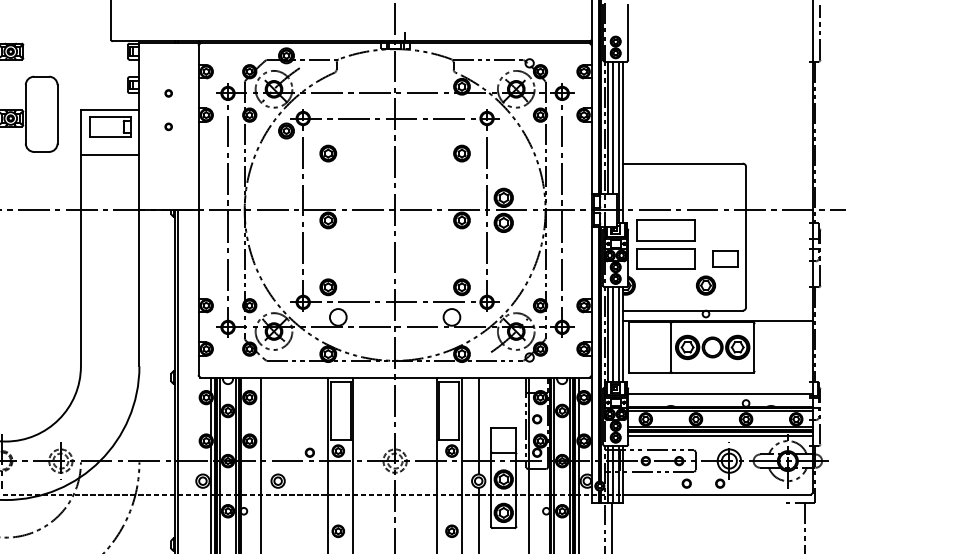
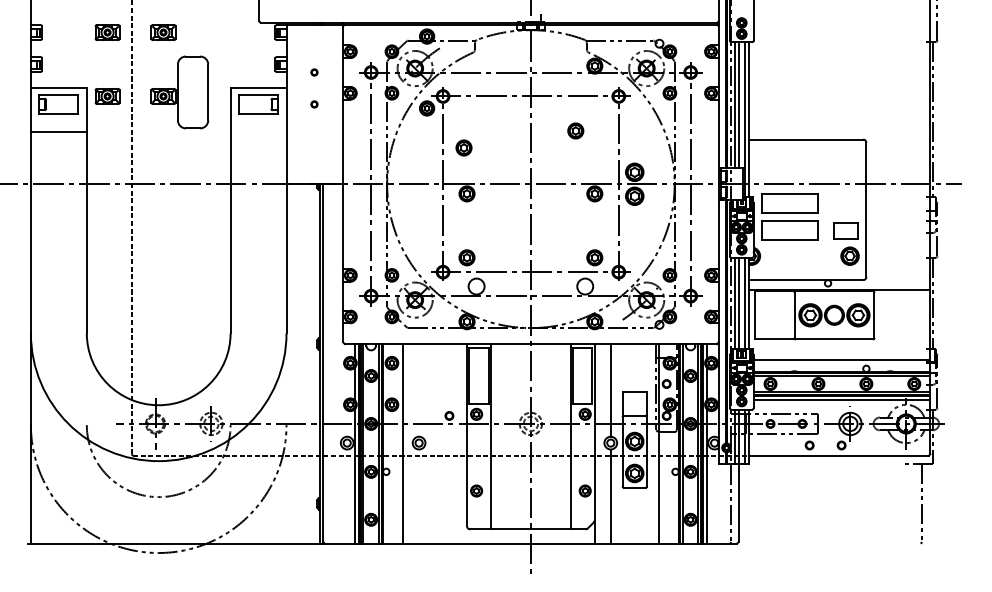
part: (327, 153) -> (463, 147), moved
part: (461, 153) -> (575, 130), moved
line: (110, 155) -> (258, 131), removed
part: (705, 284) -> (849, 255), moved

